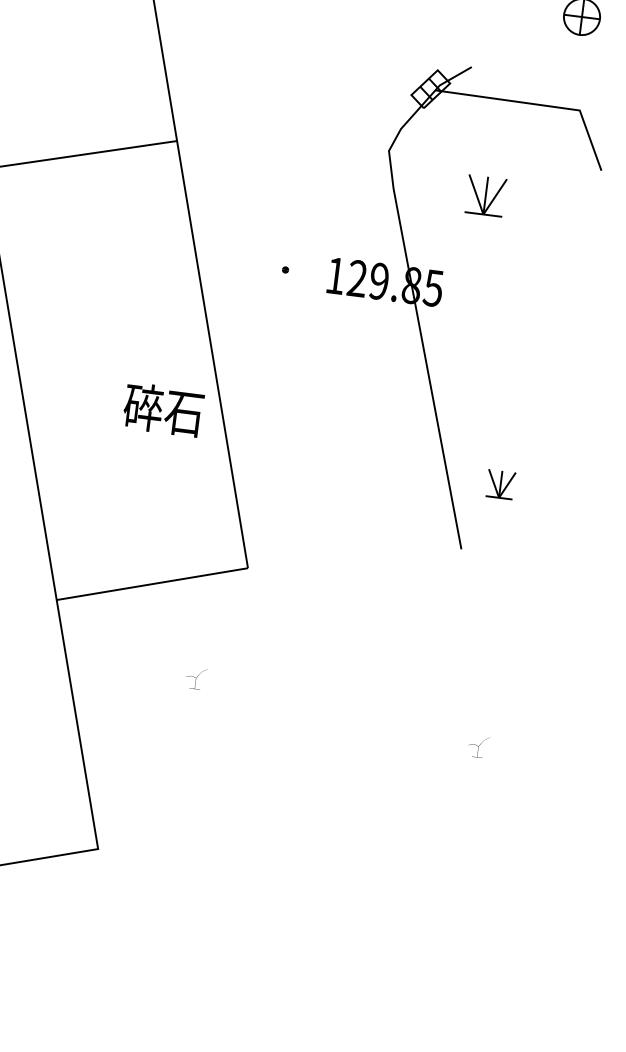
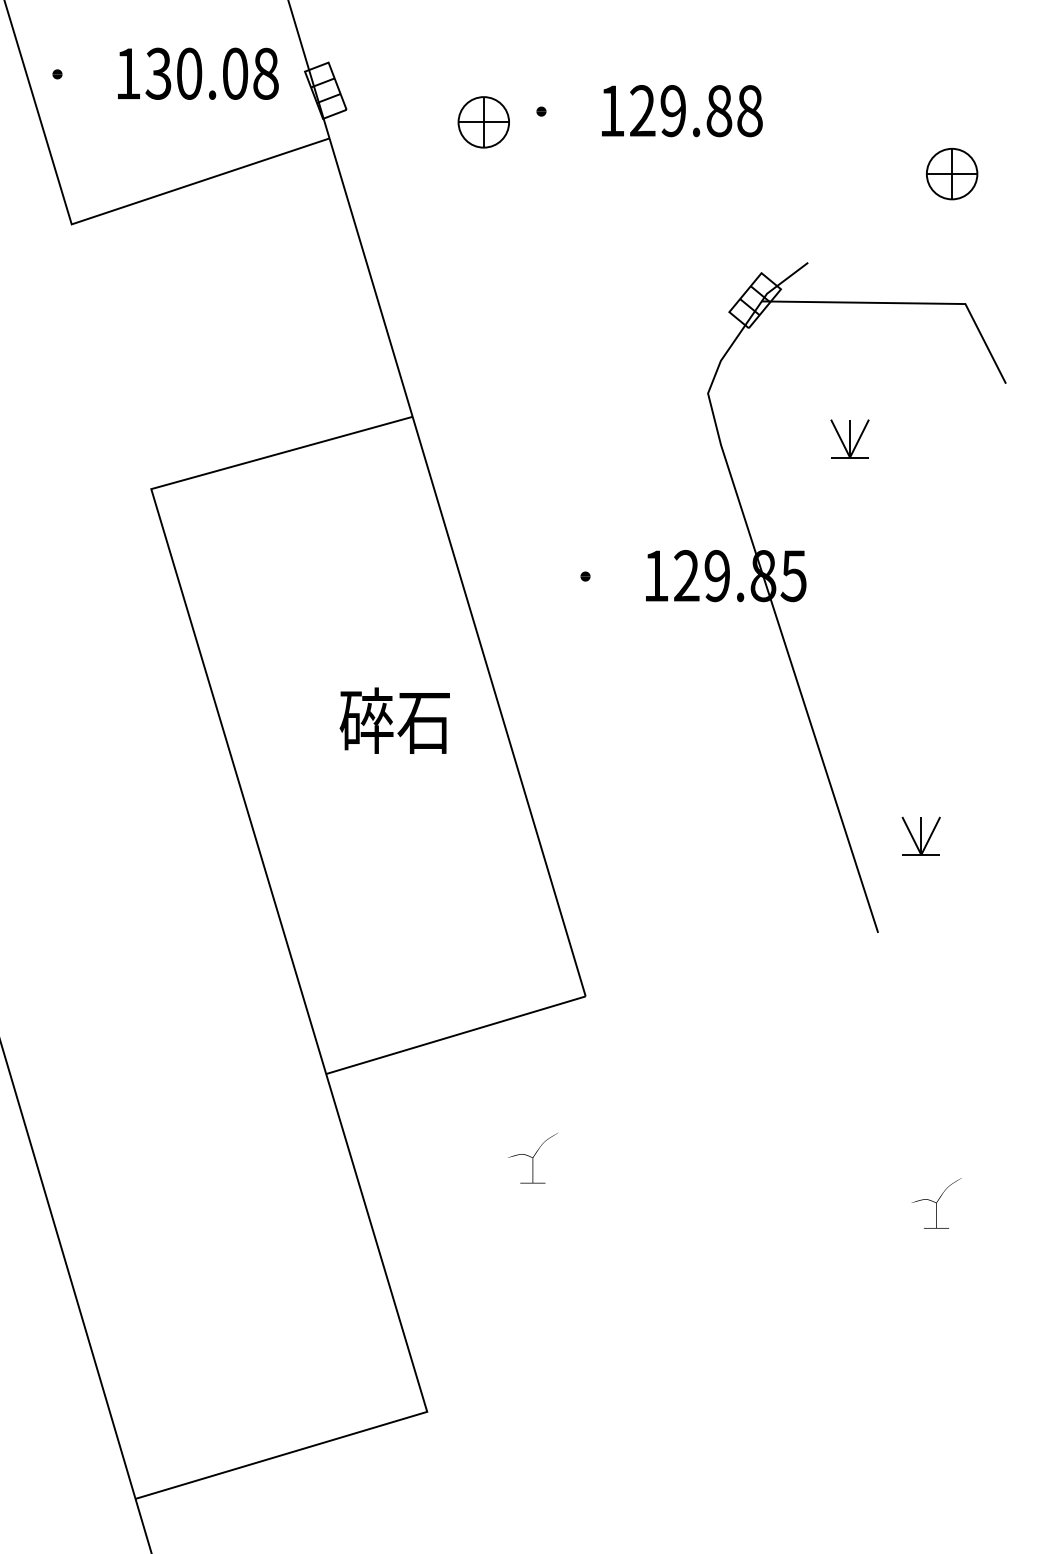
part: (485, 195) -> (849, 438), size x0.71
text: (163, 409) -> (394, 720), moved
part: (196, 677) -> (533, 1157), size x1.67
part: (478, 746) -> (936, 1203), size x1.67

